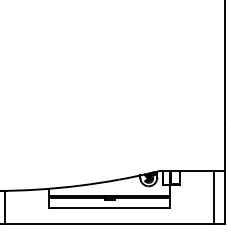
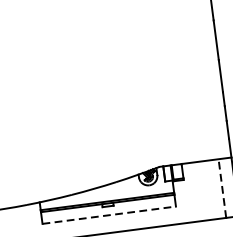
line: (213, 197) -> (222, 188), solid -> dashed
line: (109, 208) -> (109, 215), solid -> dashed

